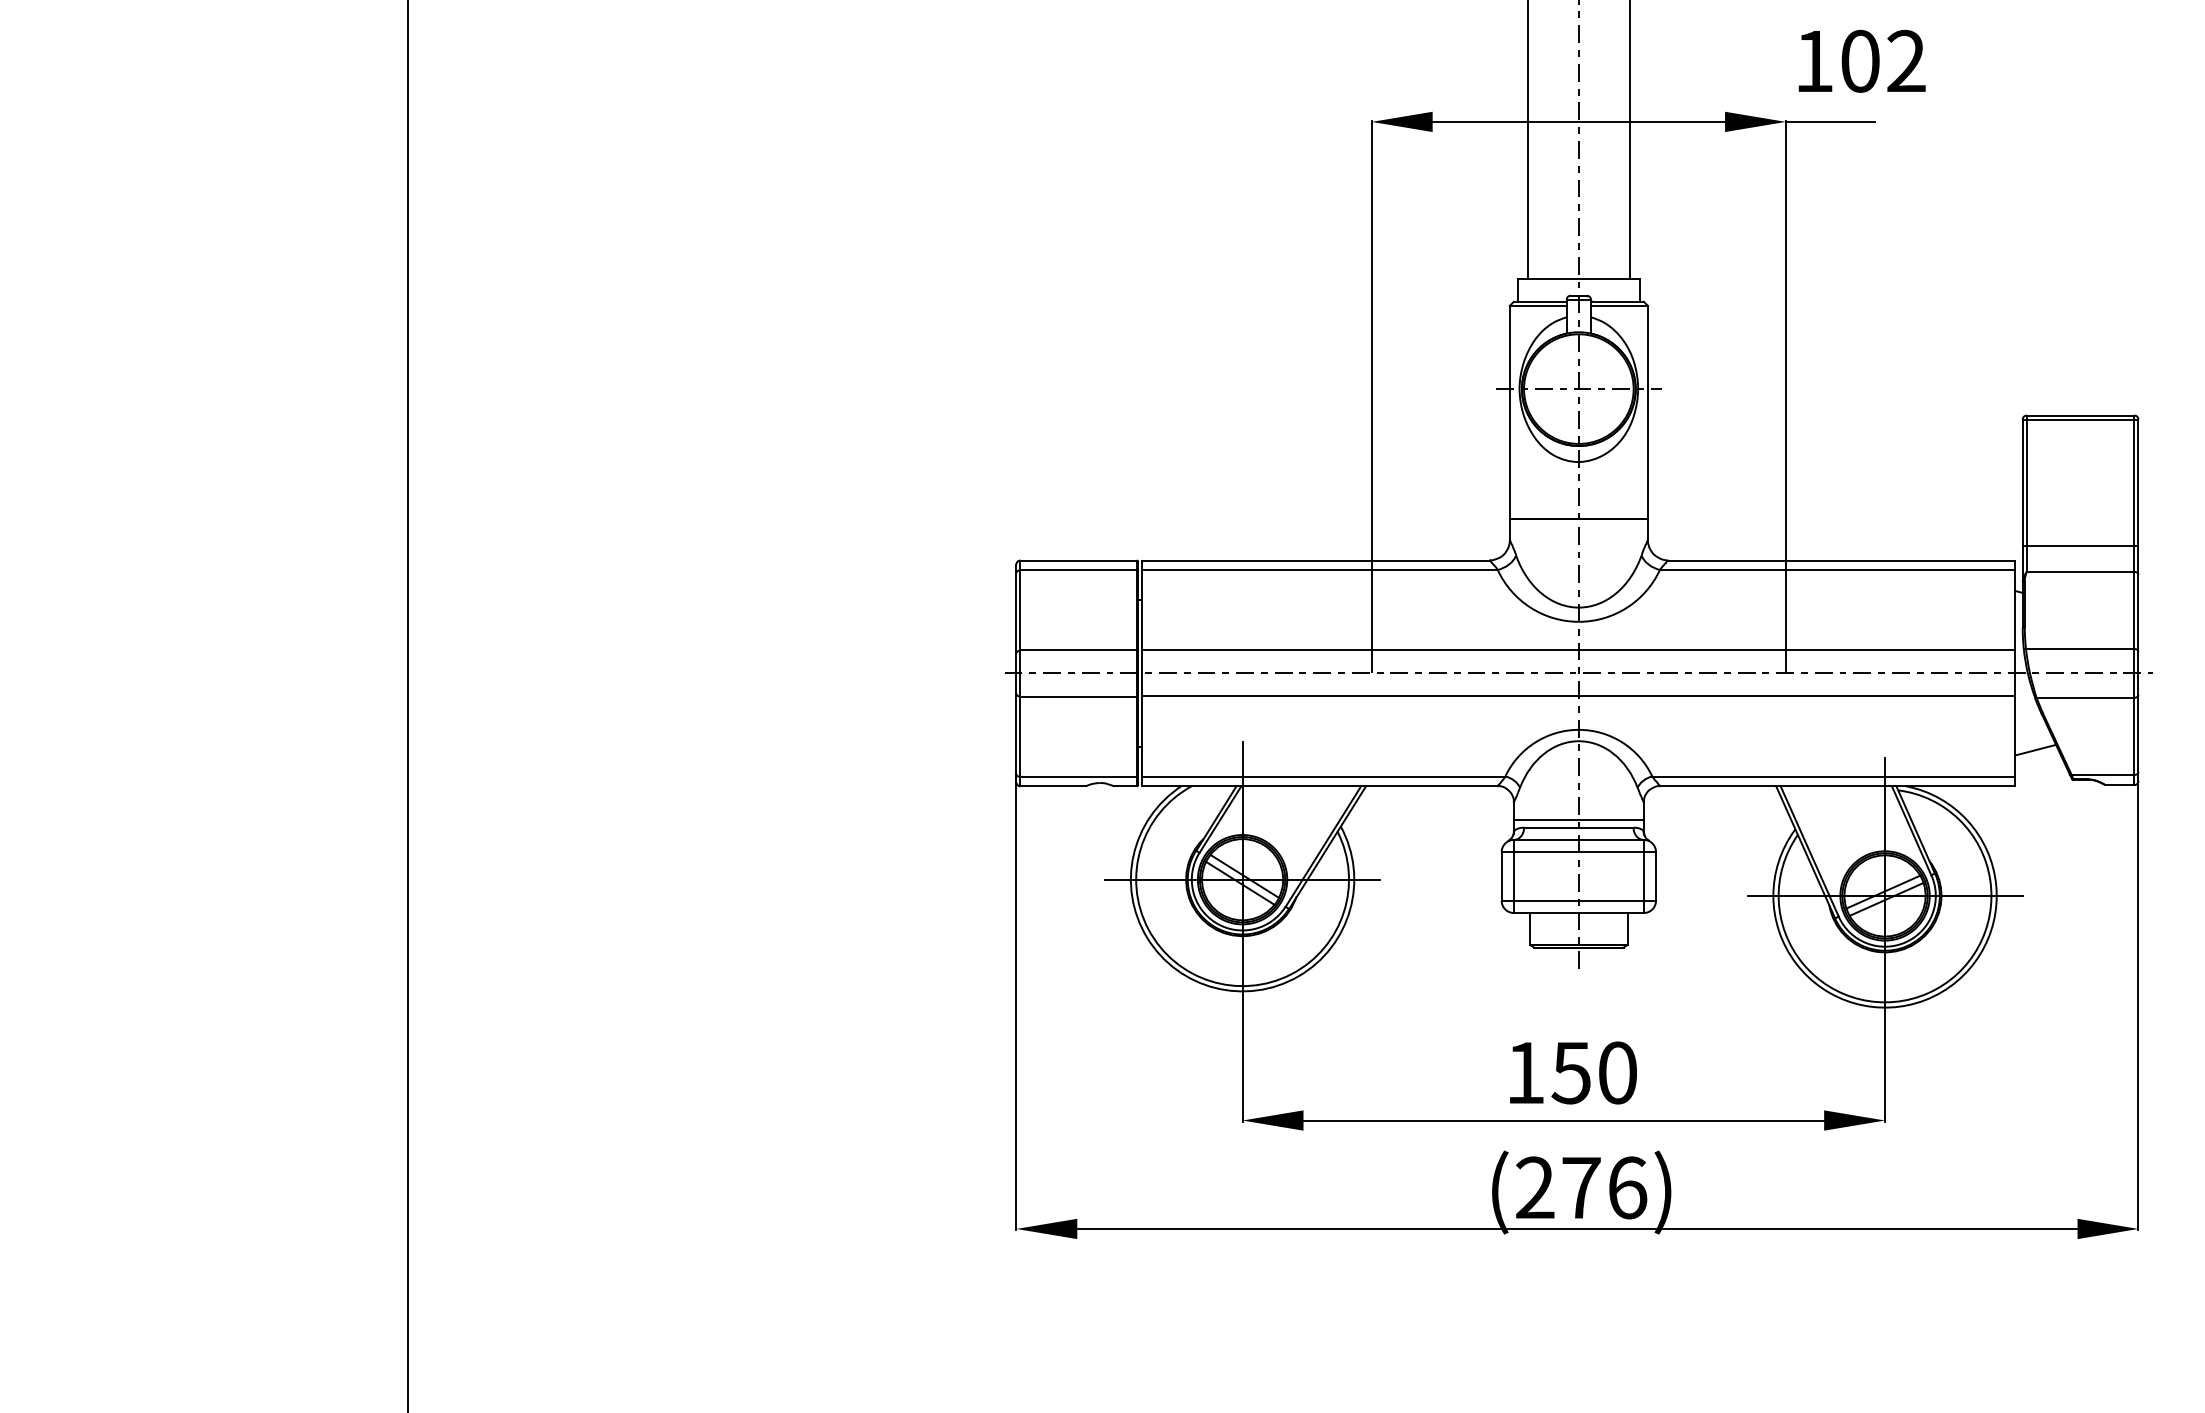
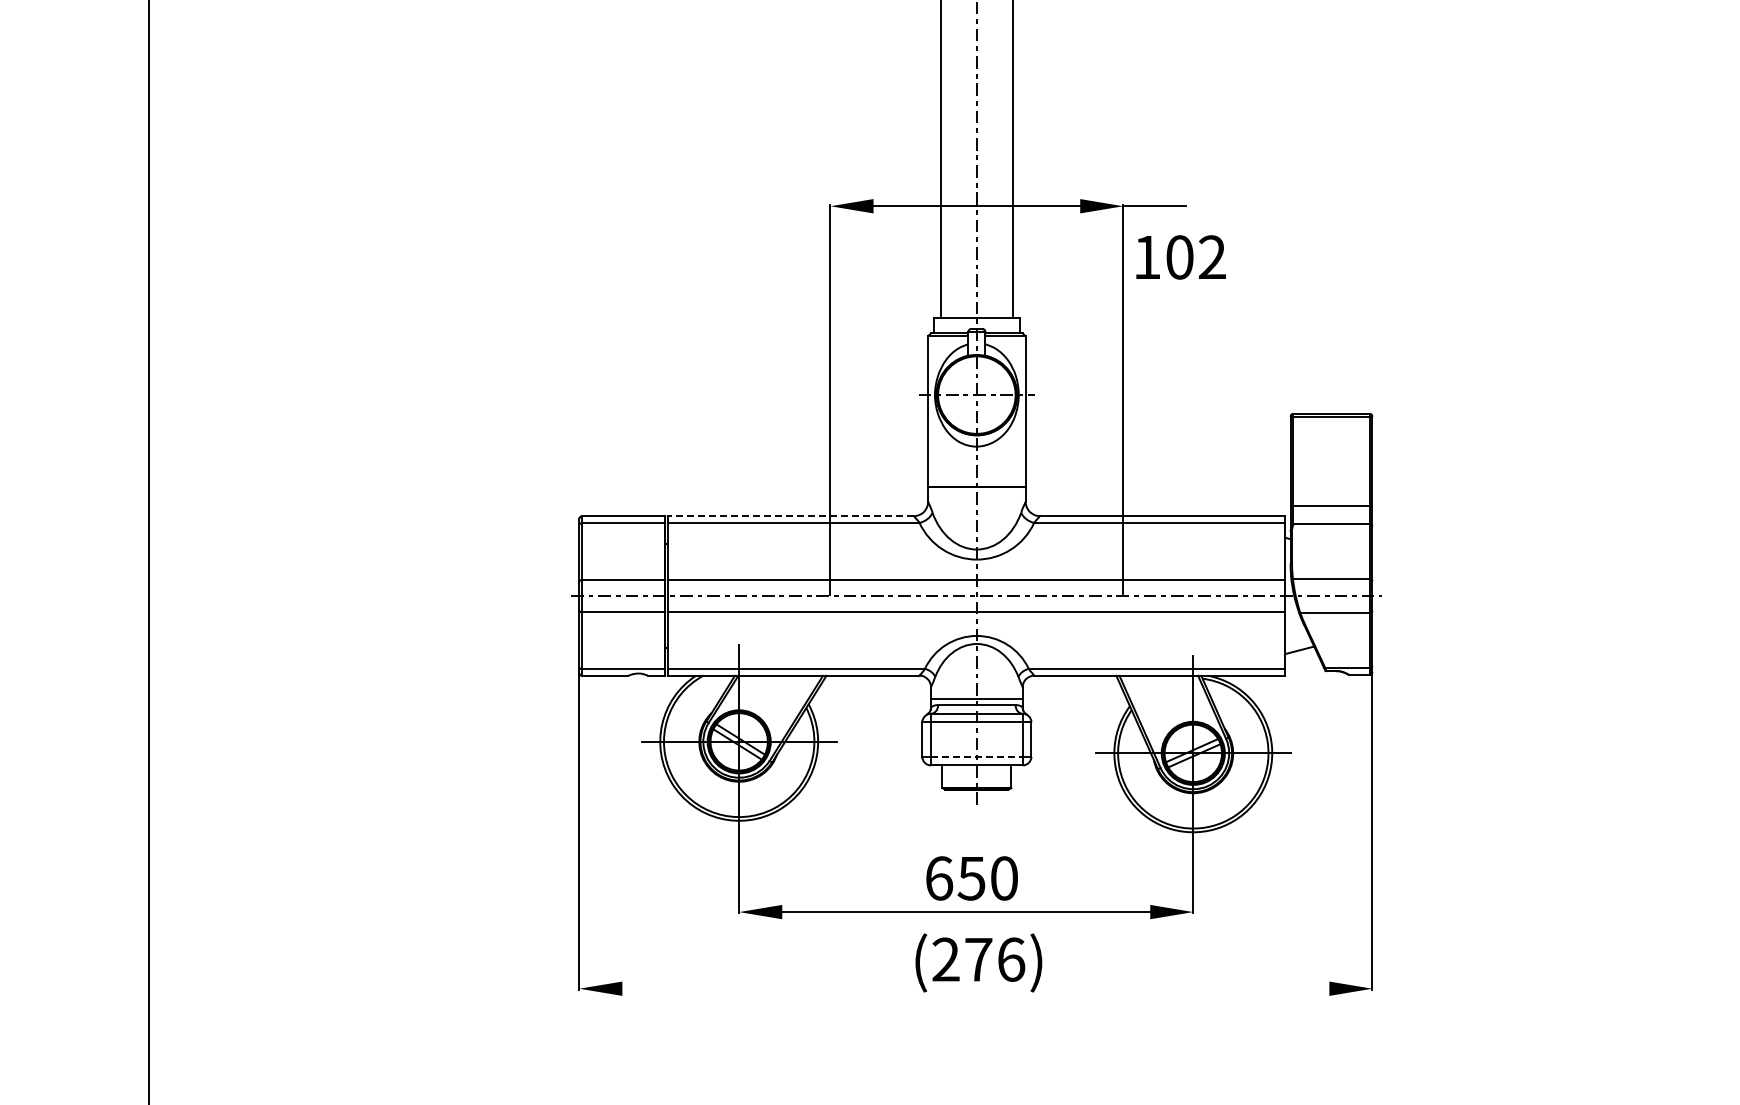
text: (1861, 61) -> (1180, 257), moved
line: (1316, 560) -> (791, 516), solid -> dashed
line: (1578, 900) -> (976, 756), solid -> dashed
text: (1525, 1073) -> (939, 878), 150 -> 650
line: (1576, 1228) -> (975, 988), removed

